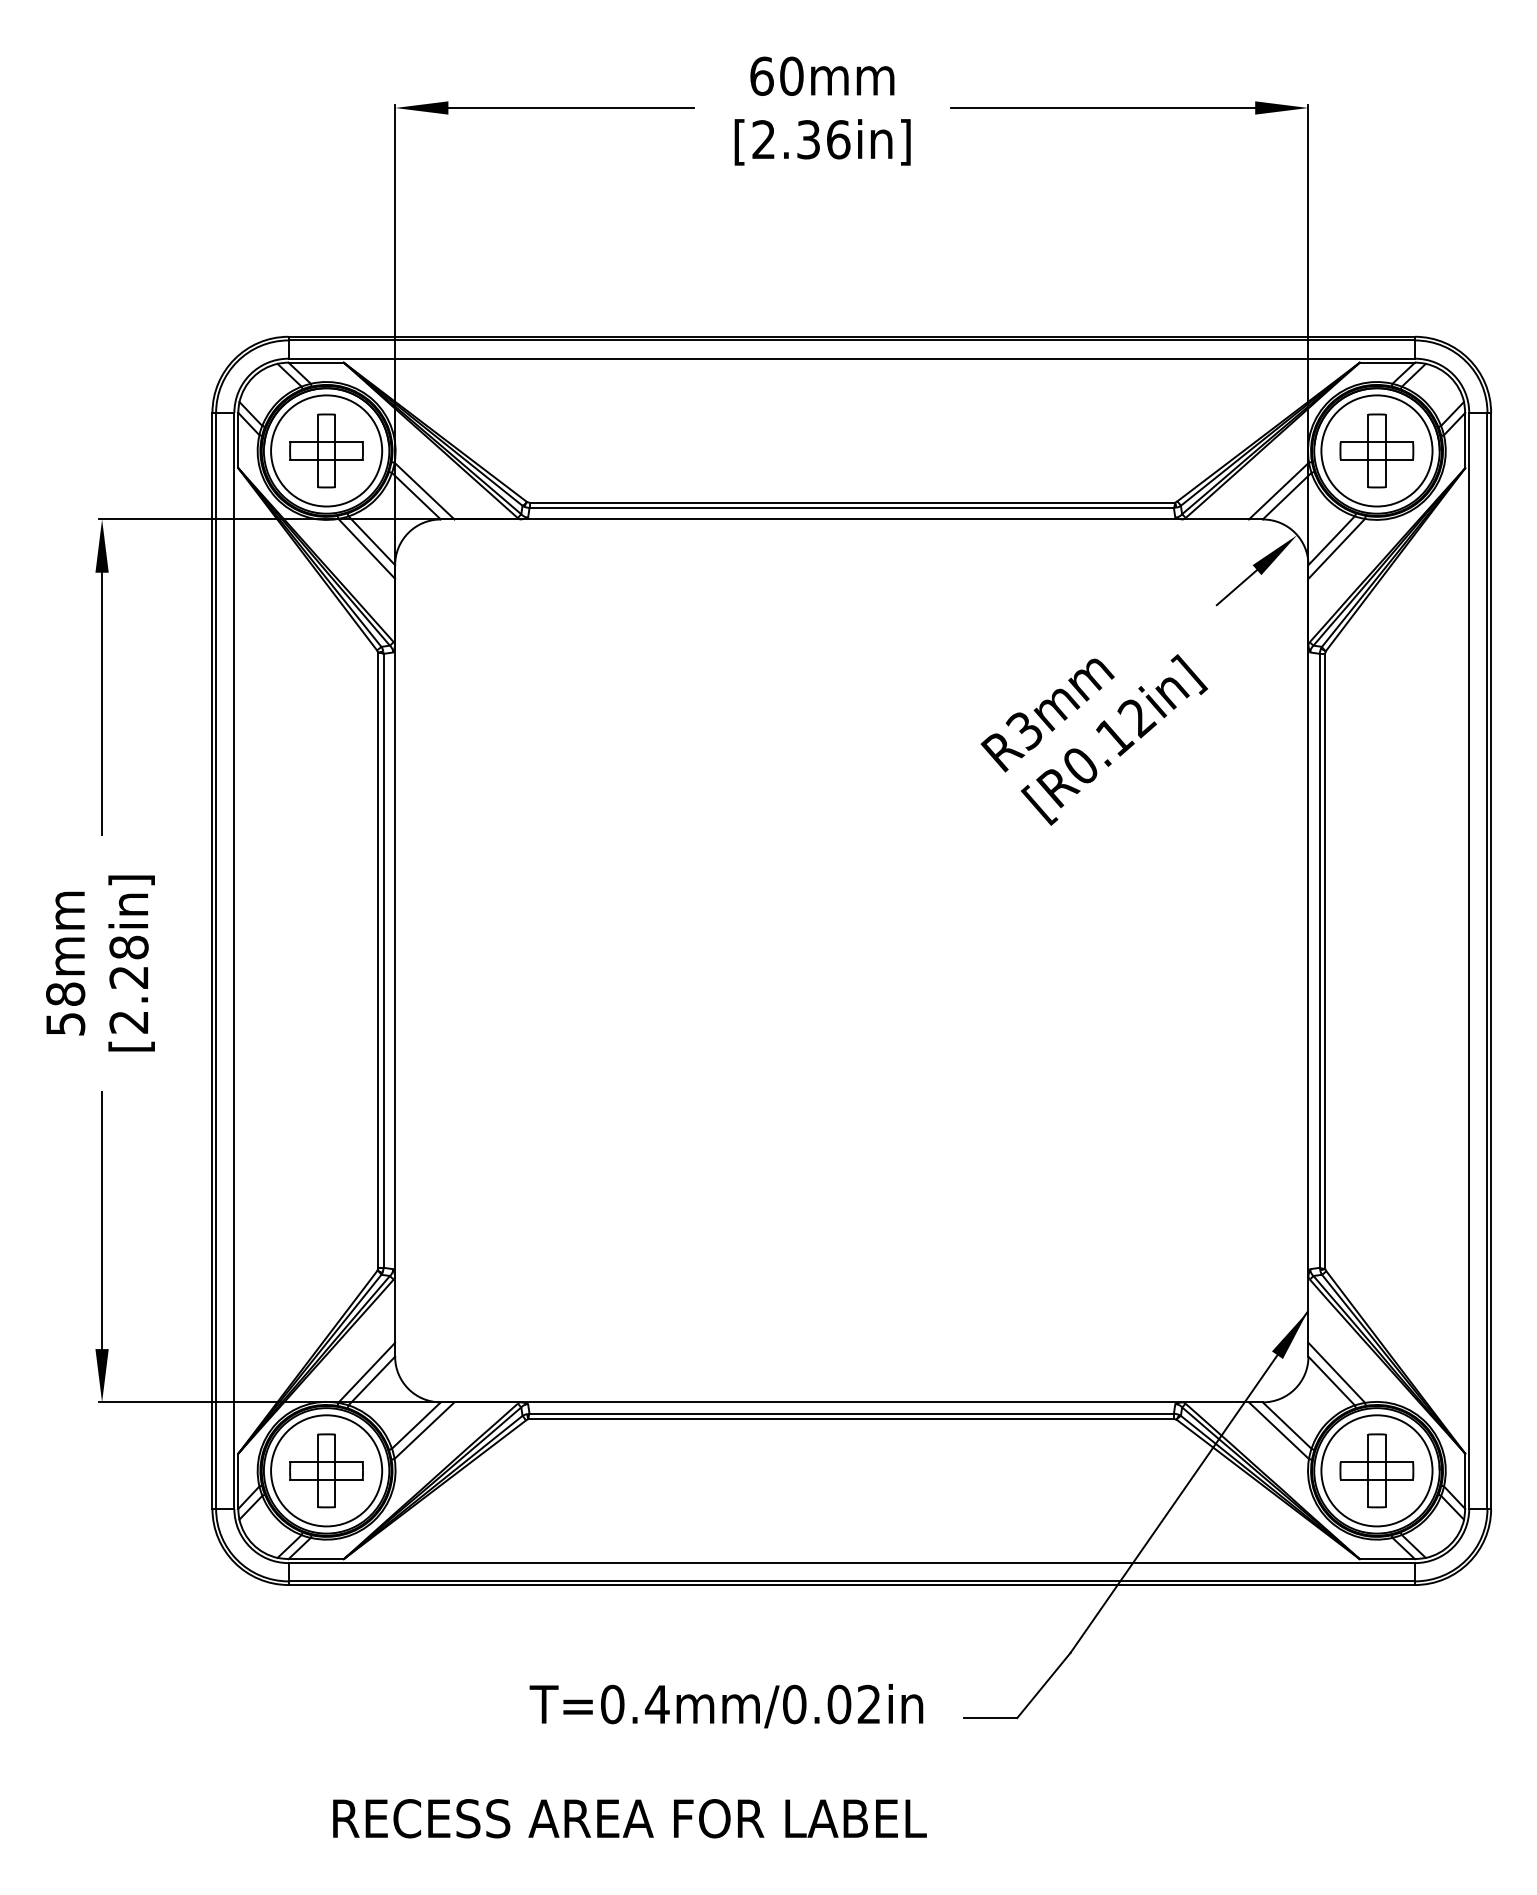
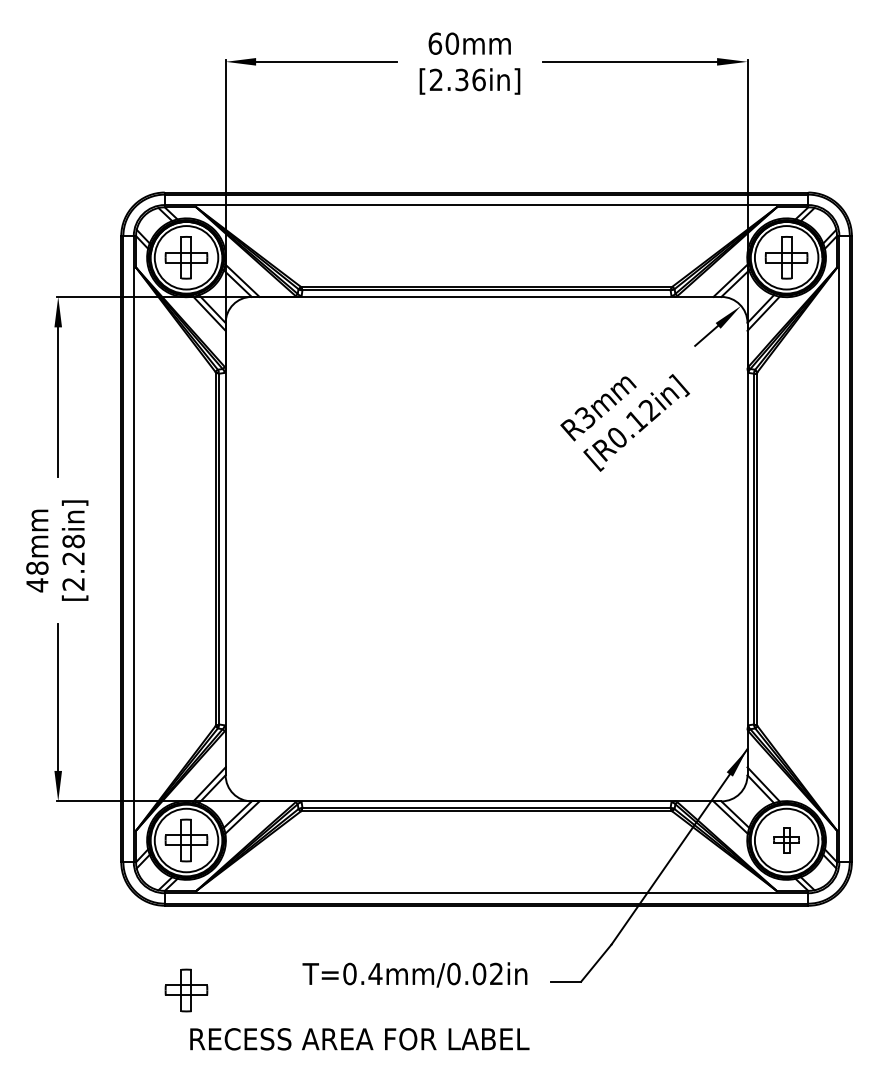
text: (65, 1024) -> (37, 585), 58mm -> 48mm
part: (1376, 1470) -> (786, 840), size x0.6
part: (326, 1733) -> (186, 990), added

